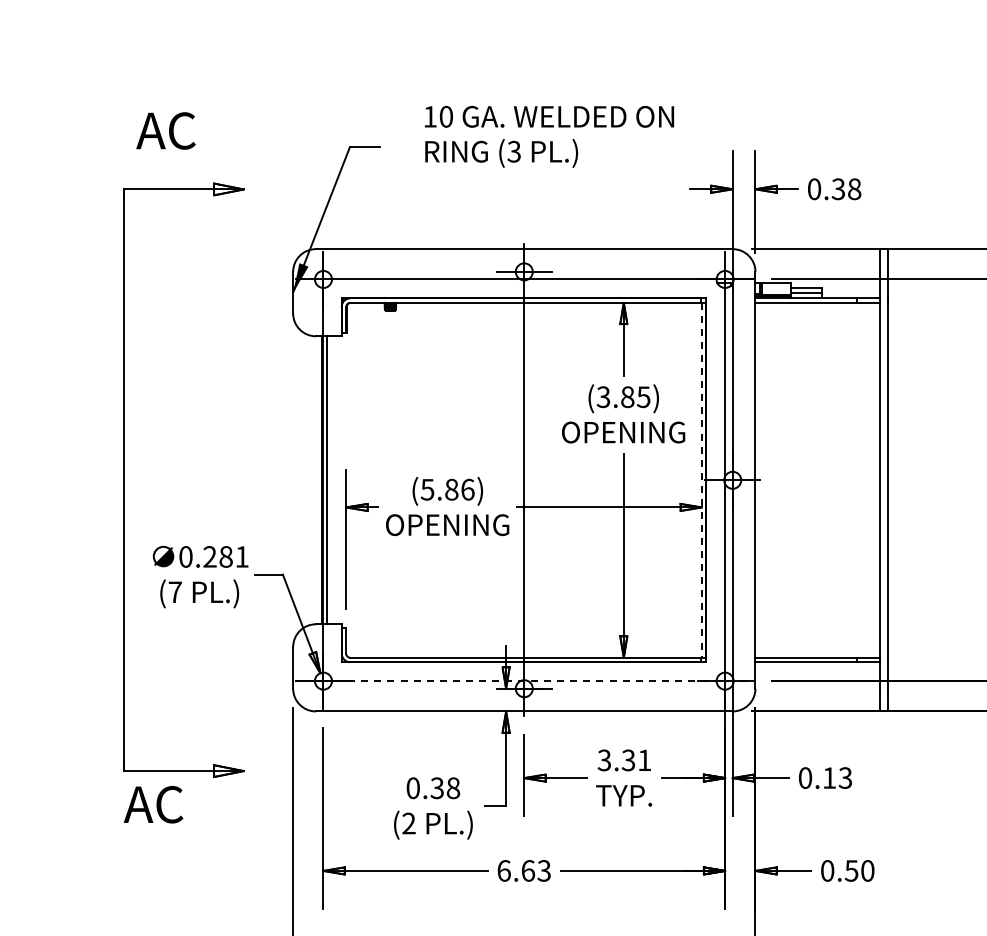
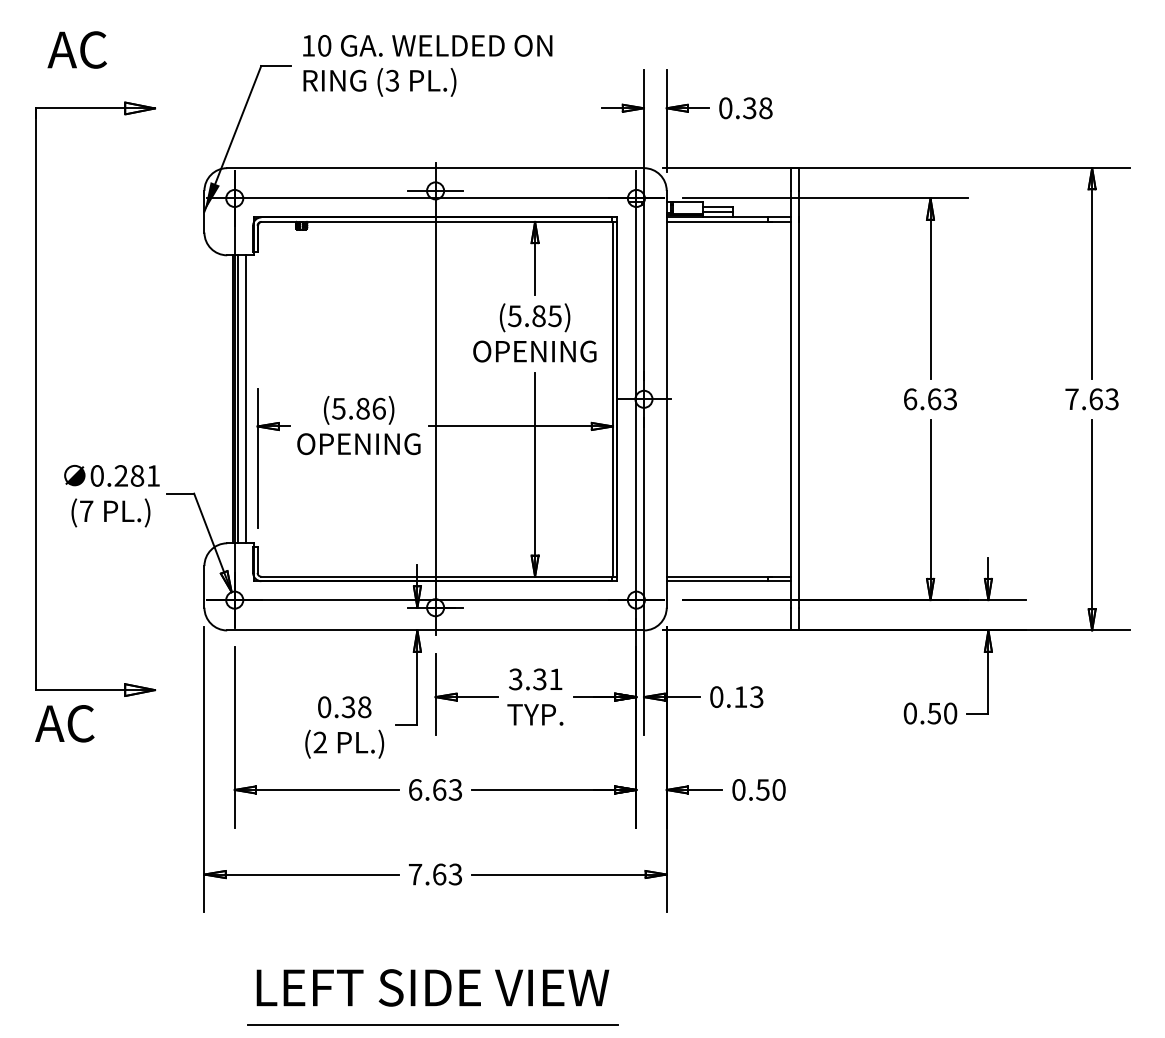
text: (549, 136) -> (427, 65), moved
text: (603, 396) -> (514, 315), (3.85) -> (5.85)
line: (334, 480) -> (245, 399), added
line: (701, 480) -> (612, 399), dashed -> solid
line: (525, 681) -> (436, 600), dashed -> solid

